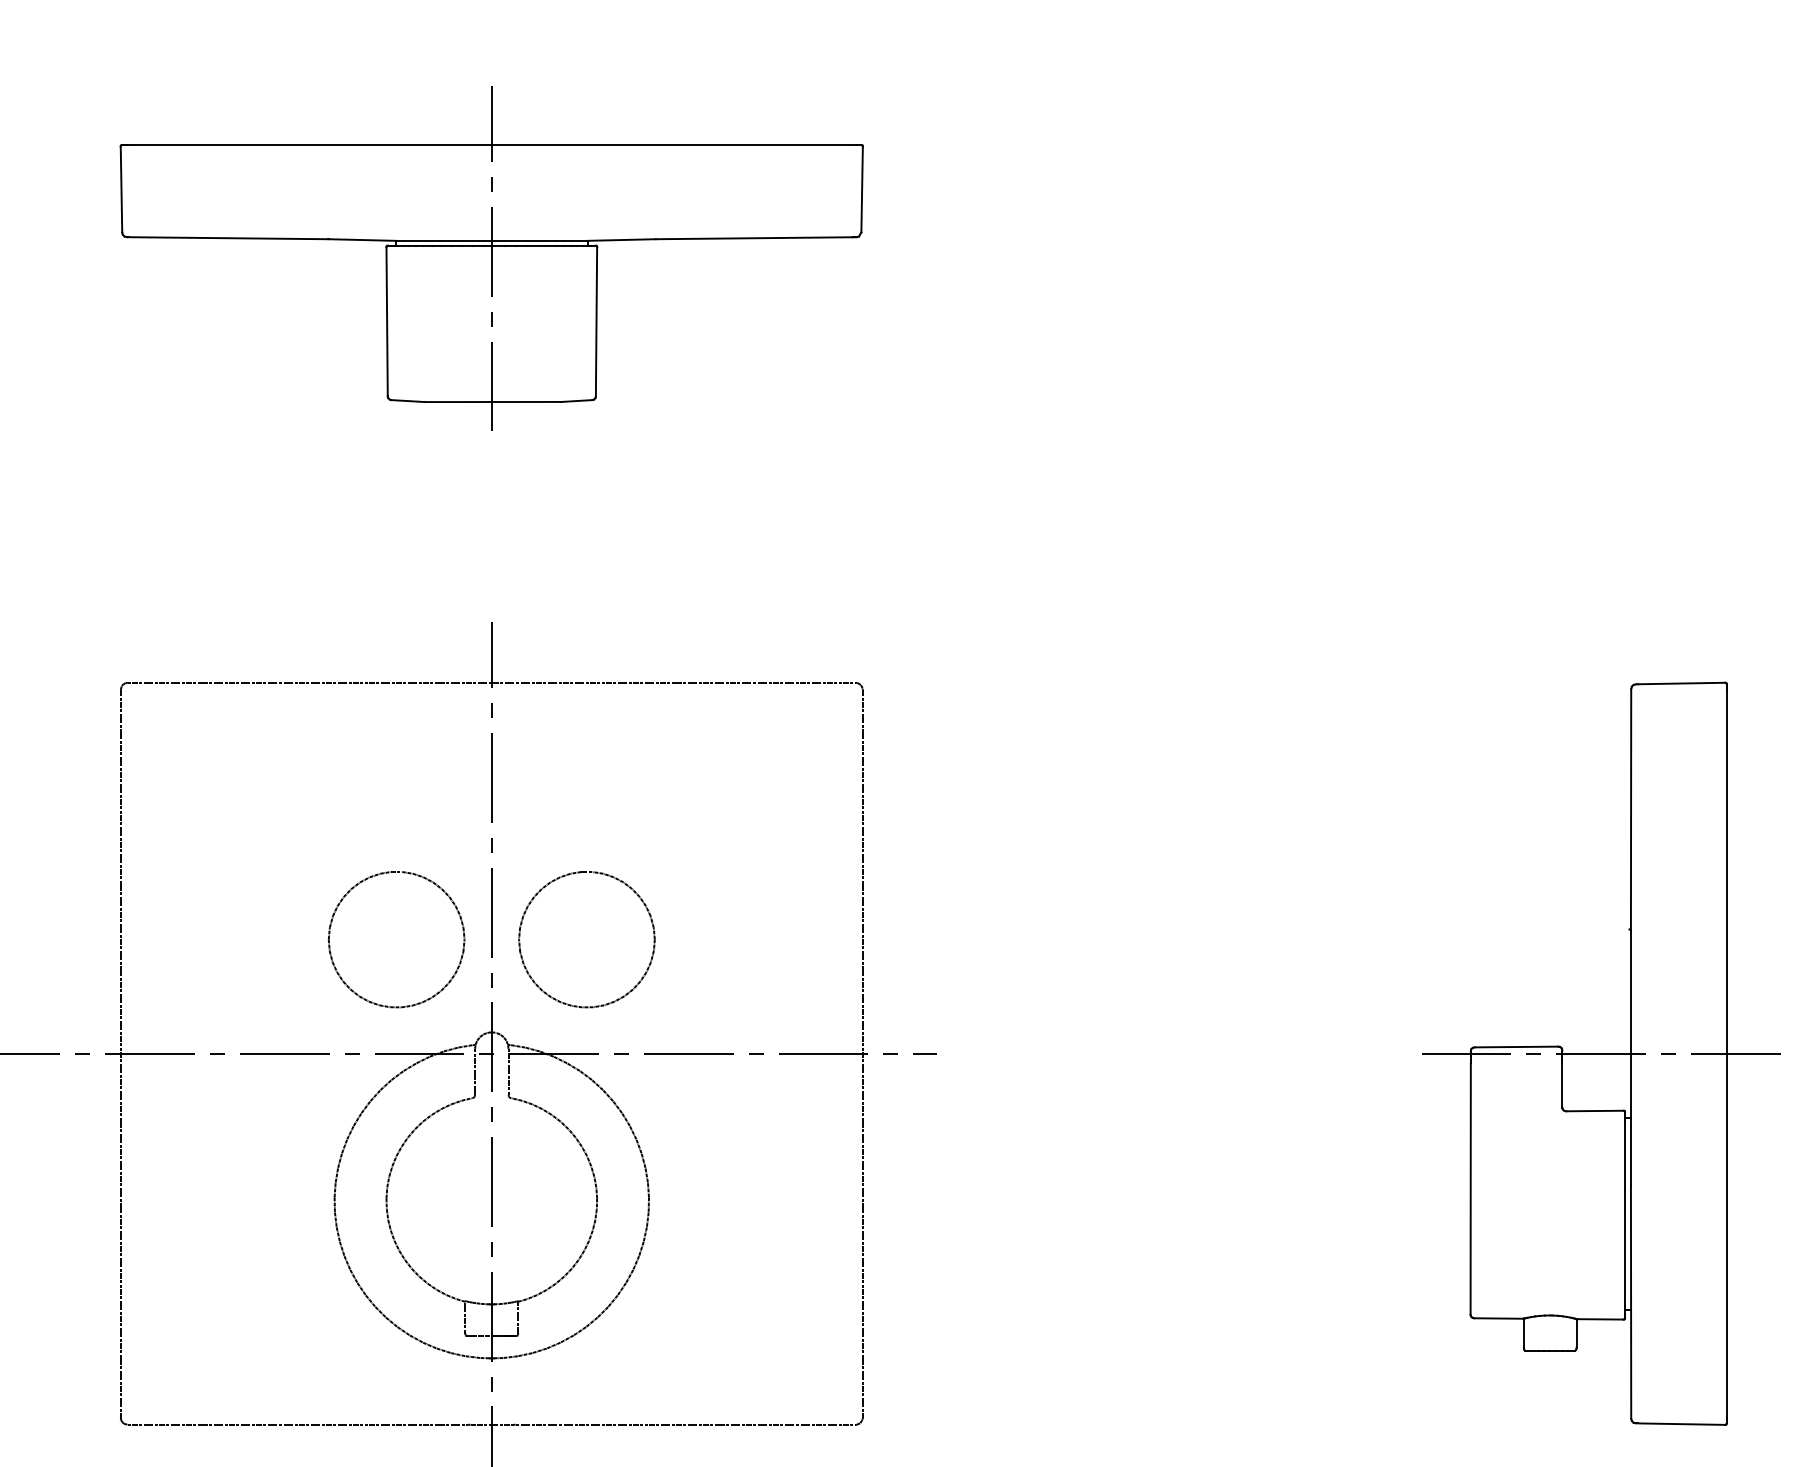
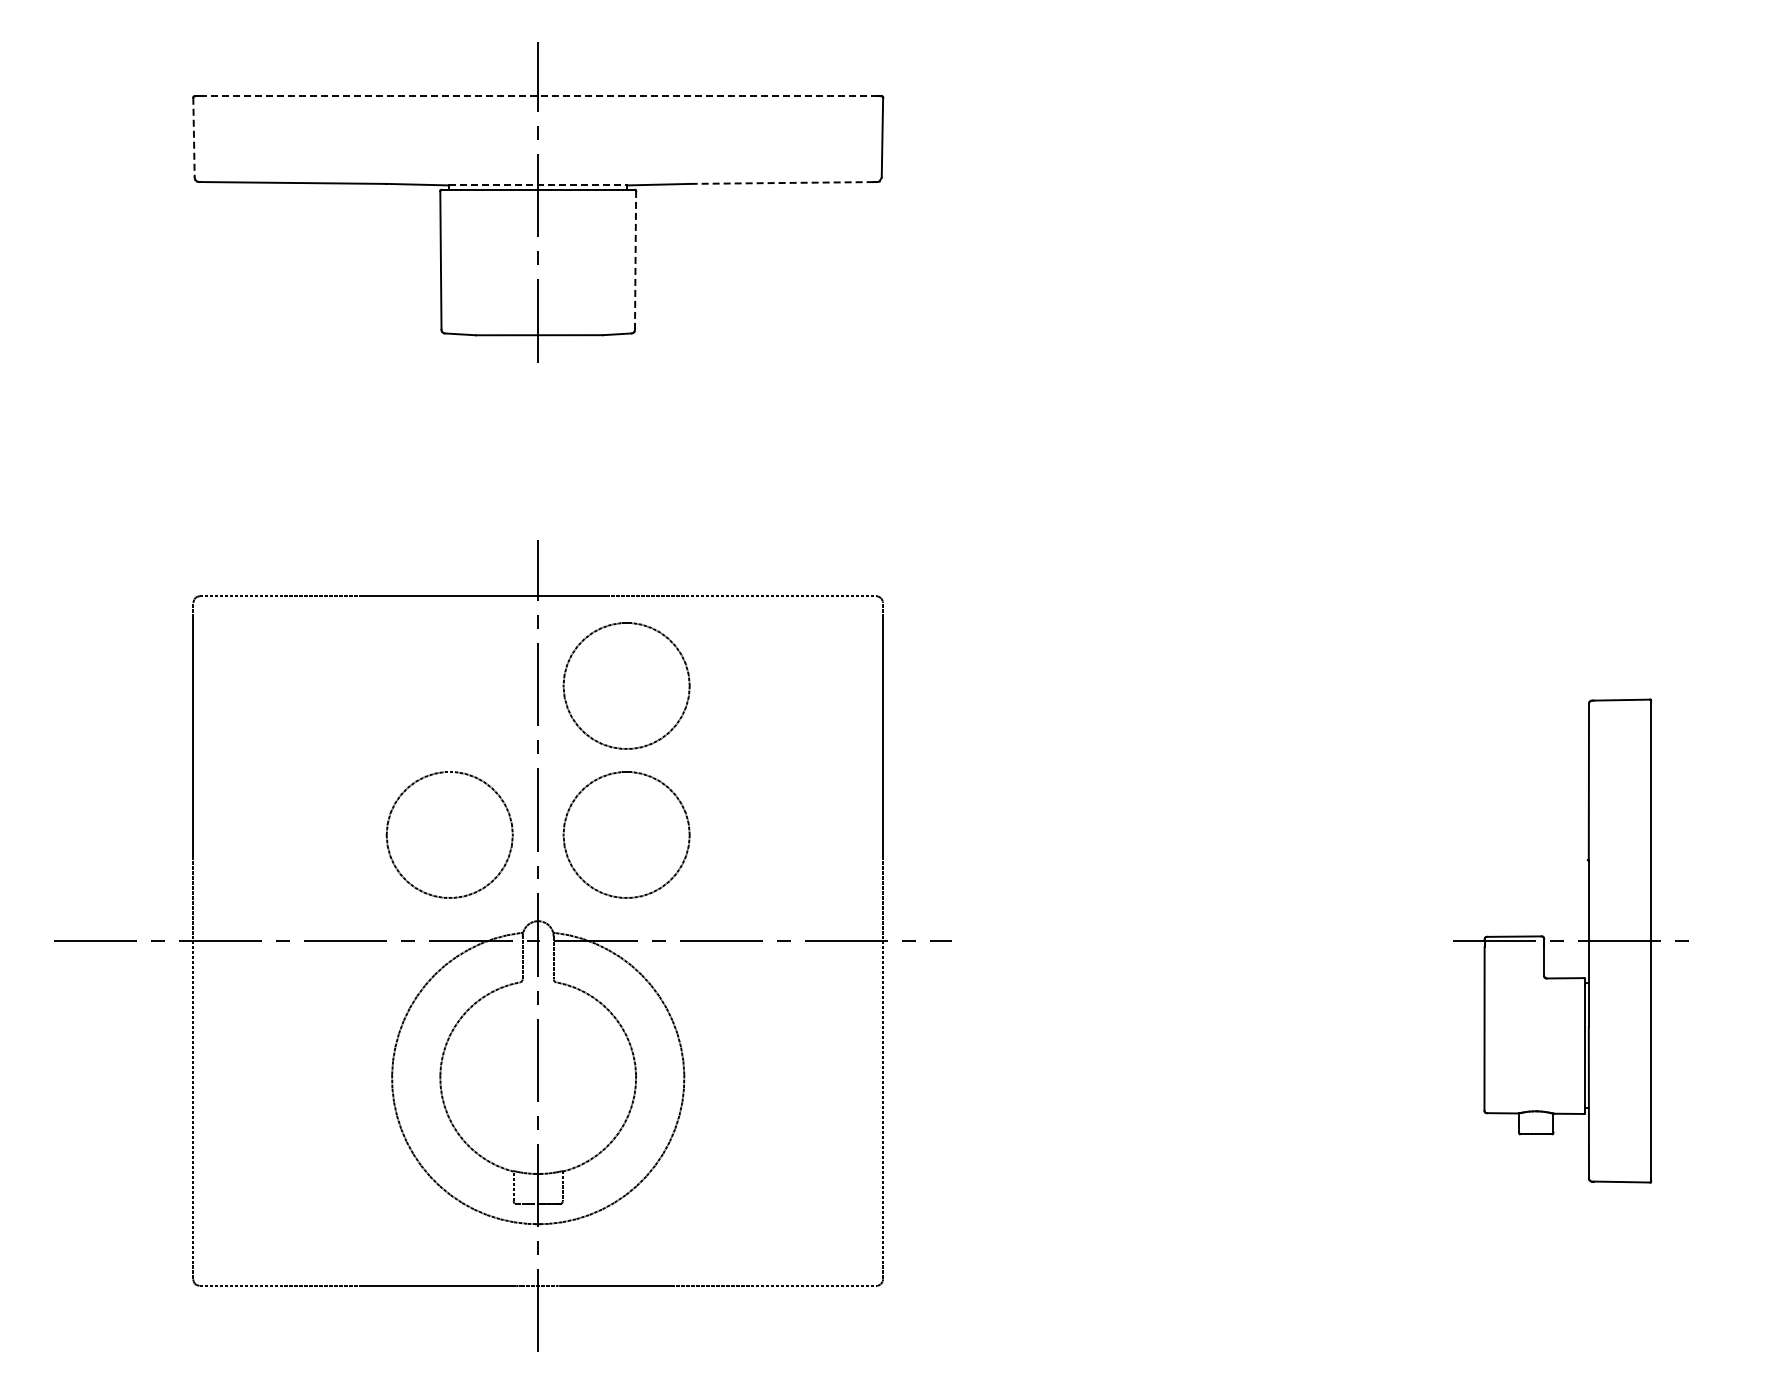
line: (492, 145) -> (538, 96), solid -> dashed
line: (122, 189) -> (194, 137), solid -> dashed
line: (754, 238) -> (782, 183), solid -> dashed
line: (492, 240) -> (538, 185), solid -> dashed
line: (596, 321) -> (635, 260), solid -> dashed
part: (586, 778) -> (626, 685), added
part: (1601, 1053) -> (1569, 940), size x0.7

